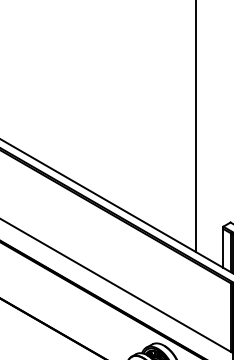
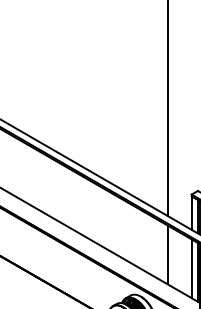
line: (195, 296) -> (167, 254), added
line: (223, 312) -> (191, 268), added

